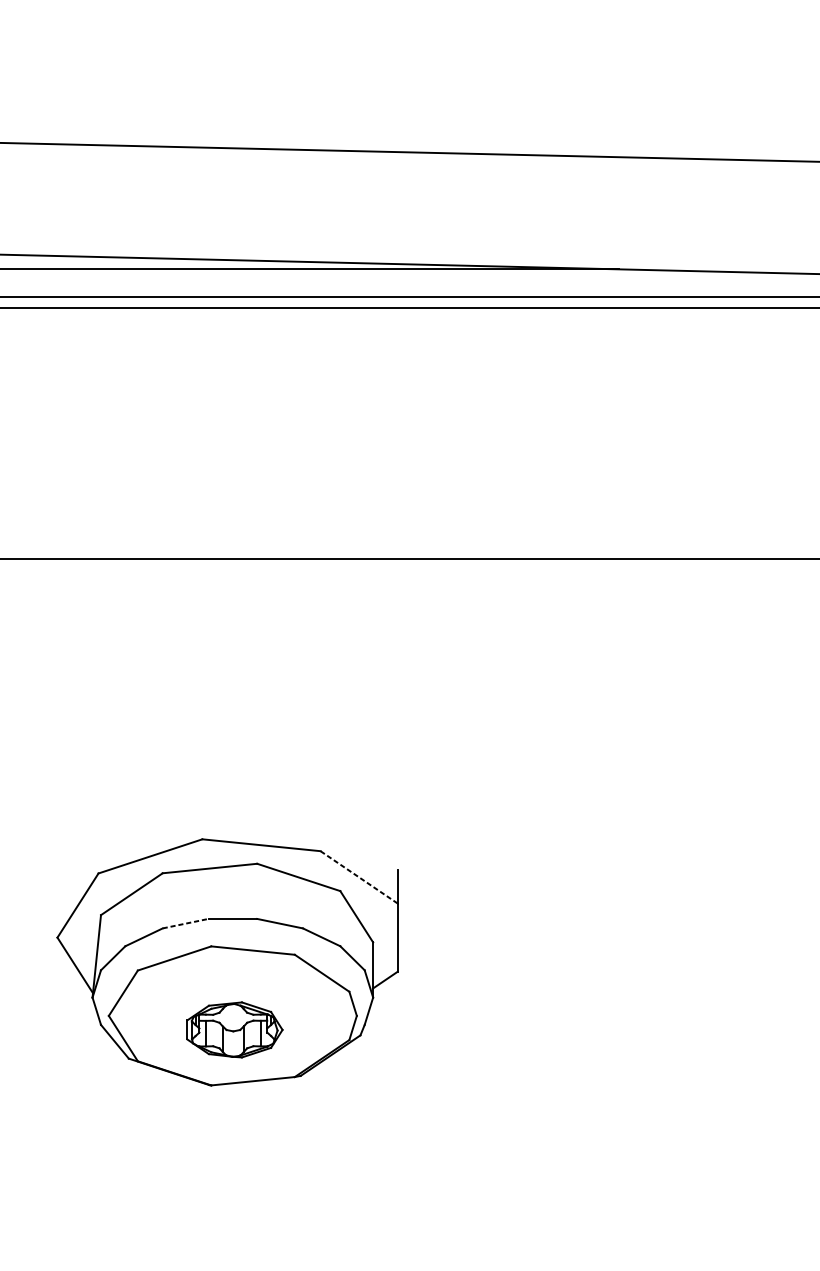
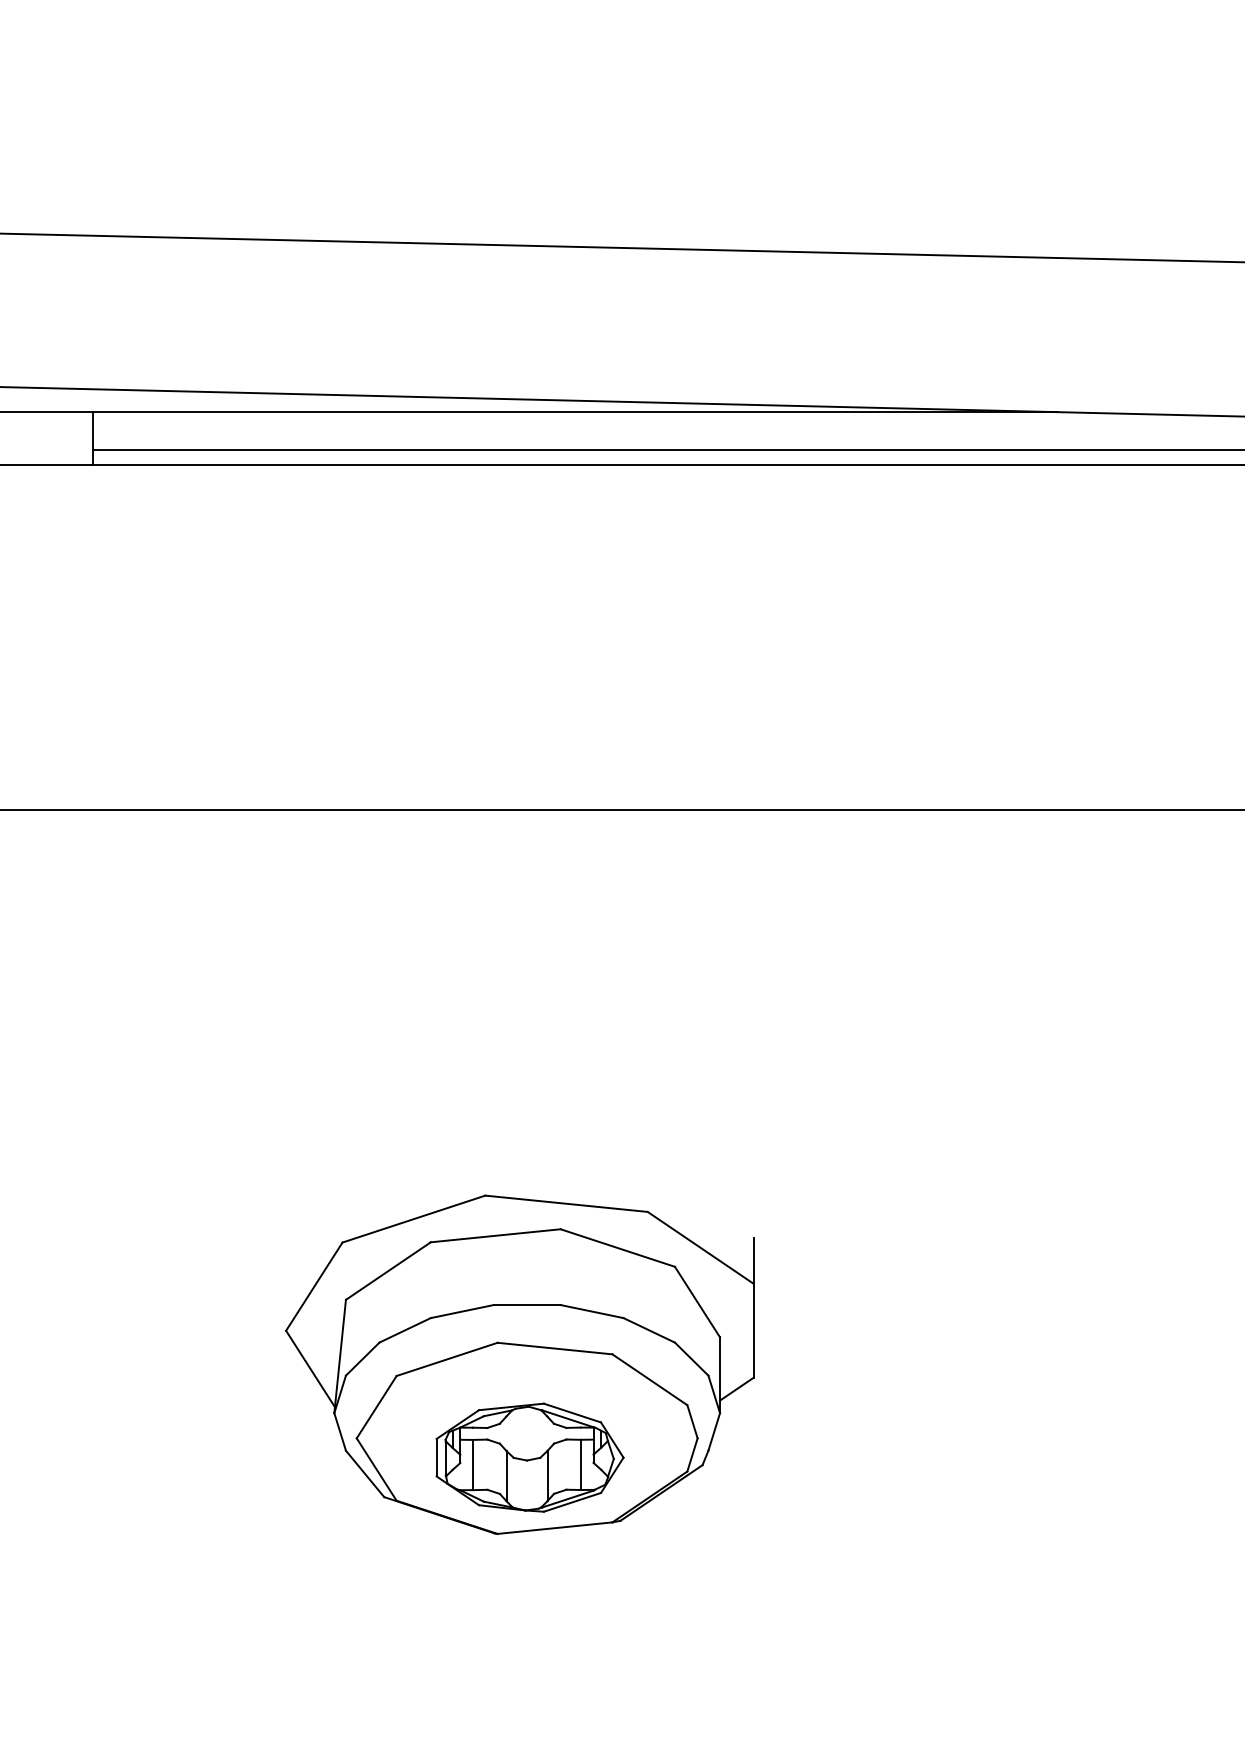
line: (358, 877) -> (700, 1247), dashed -> solid
line: (185, 923) -> (462, 1311), dashed -> solid
part: (234, 1029) -> (529, 1457), size x1.43

